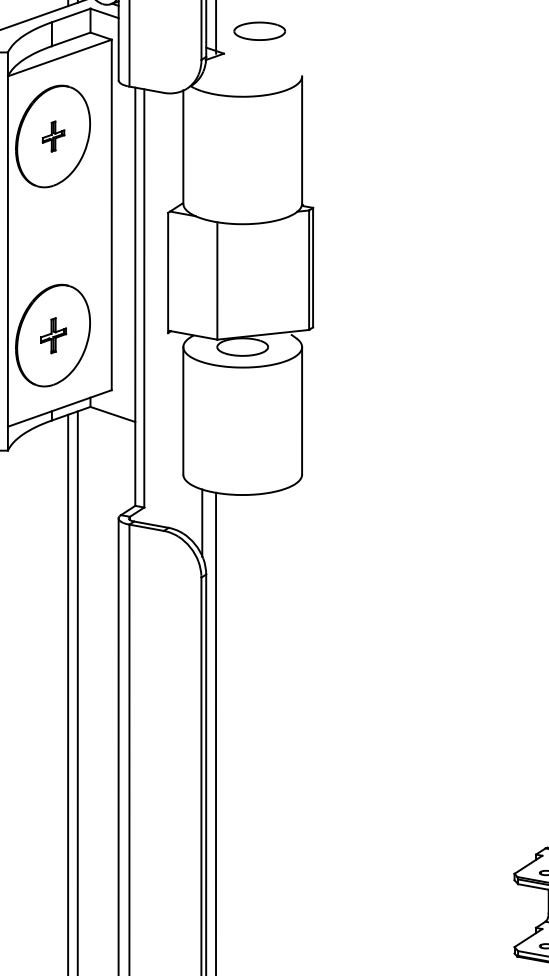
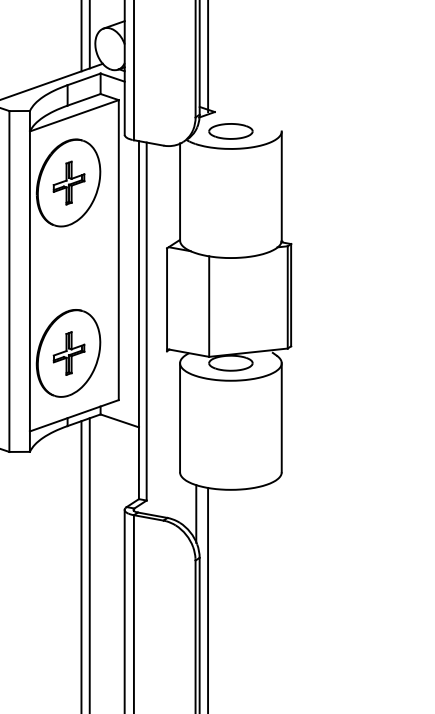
part: (259, 30) -> (230, 130), moved
part: (53, 136) -> (68, 182), size x1.67
part: (53, 335) -> (68, 353), size x1.43

